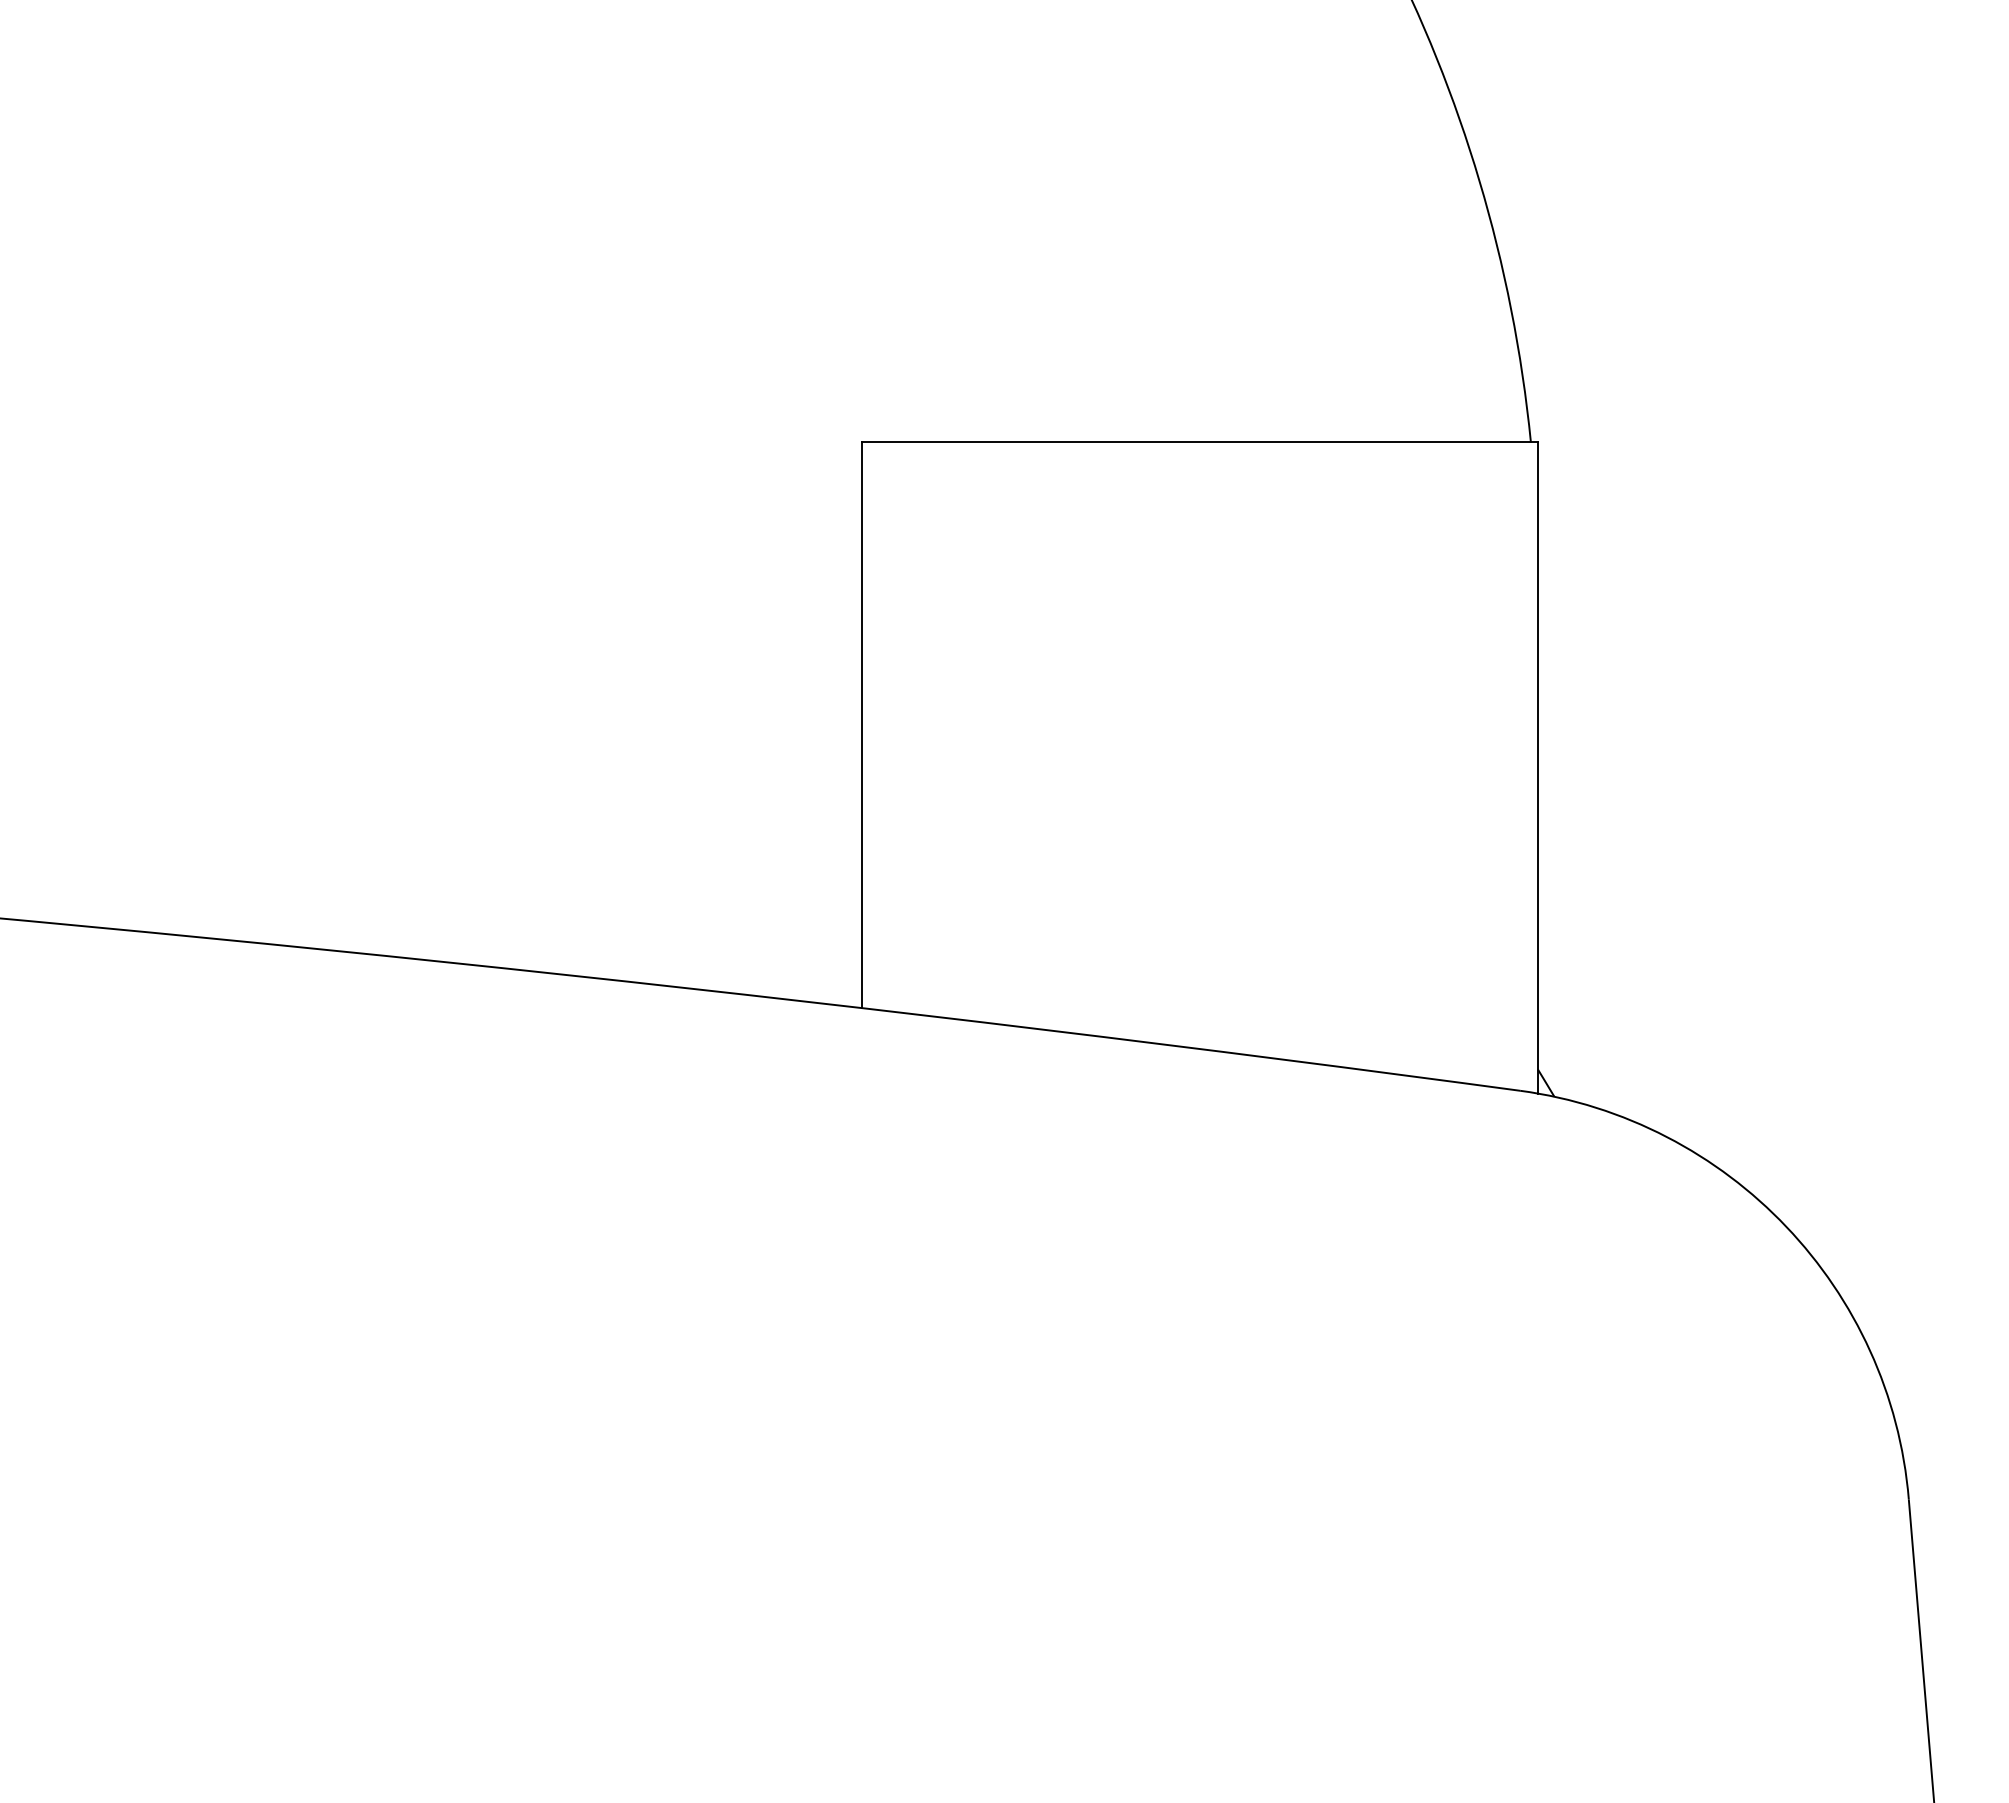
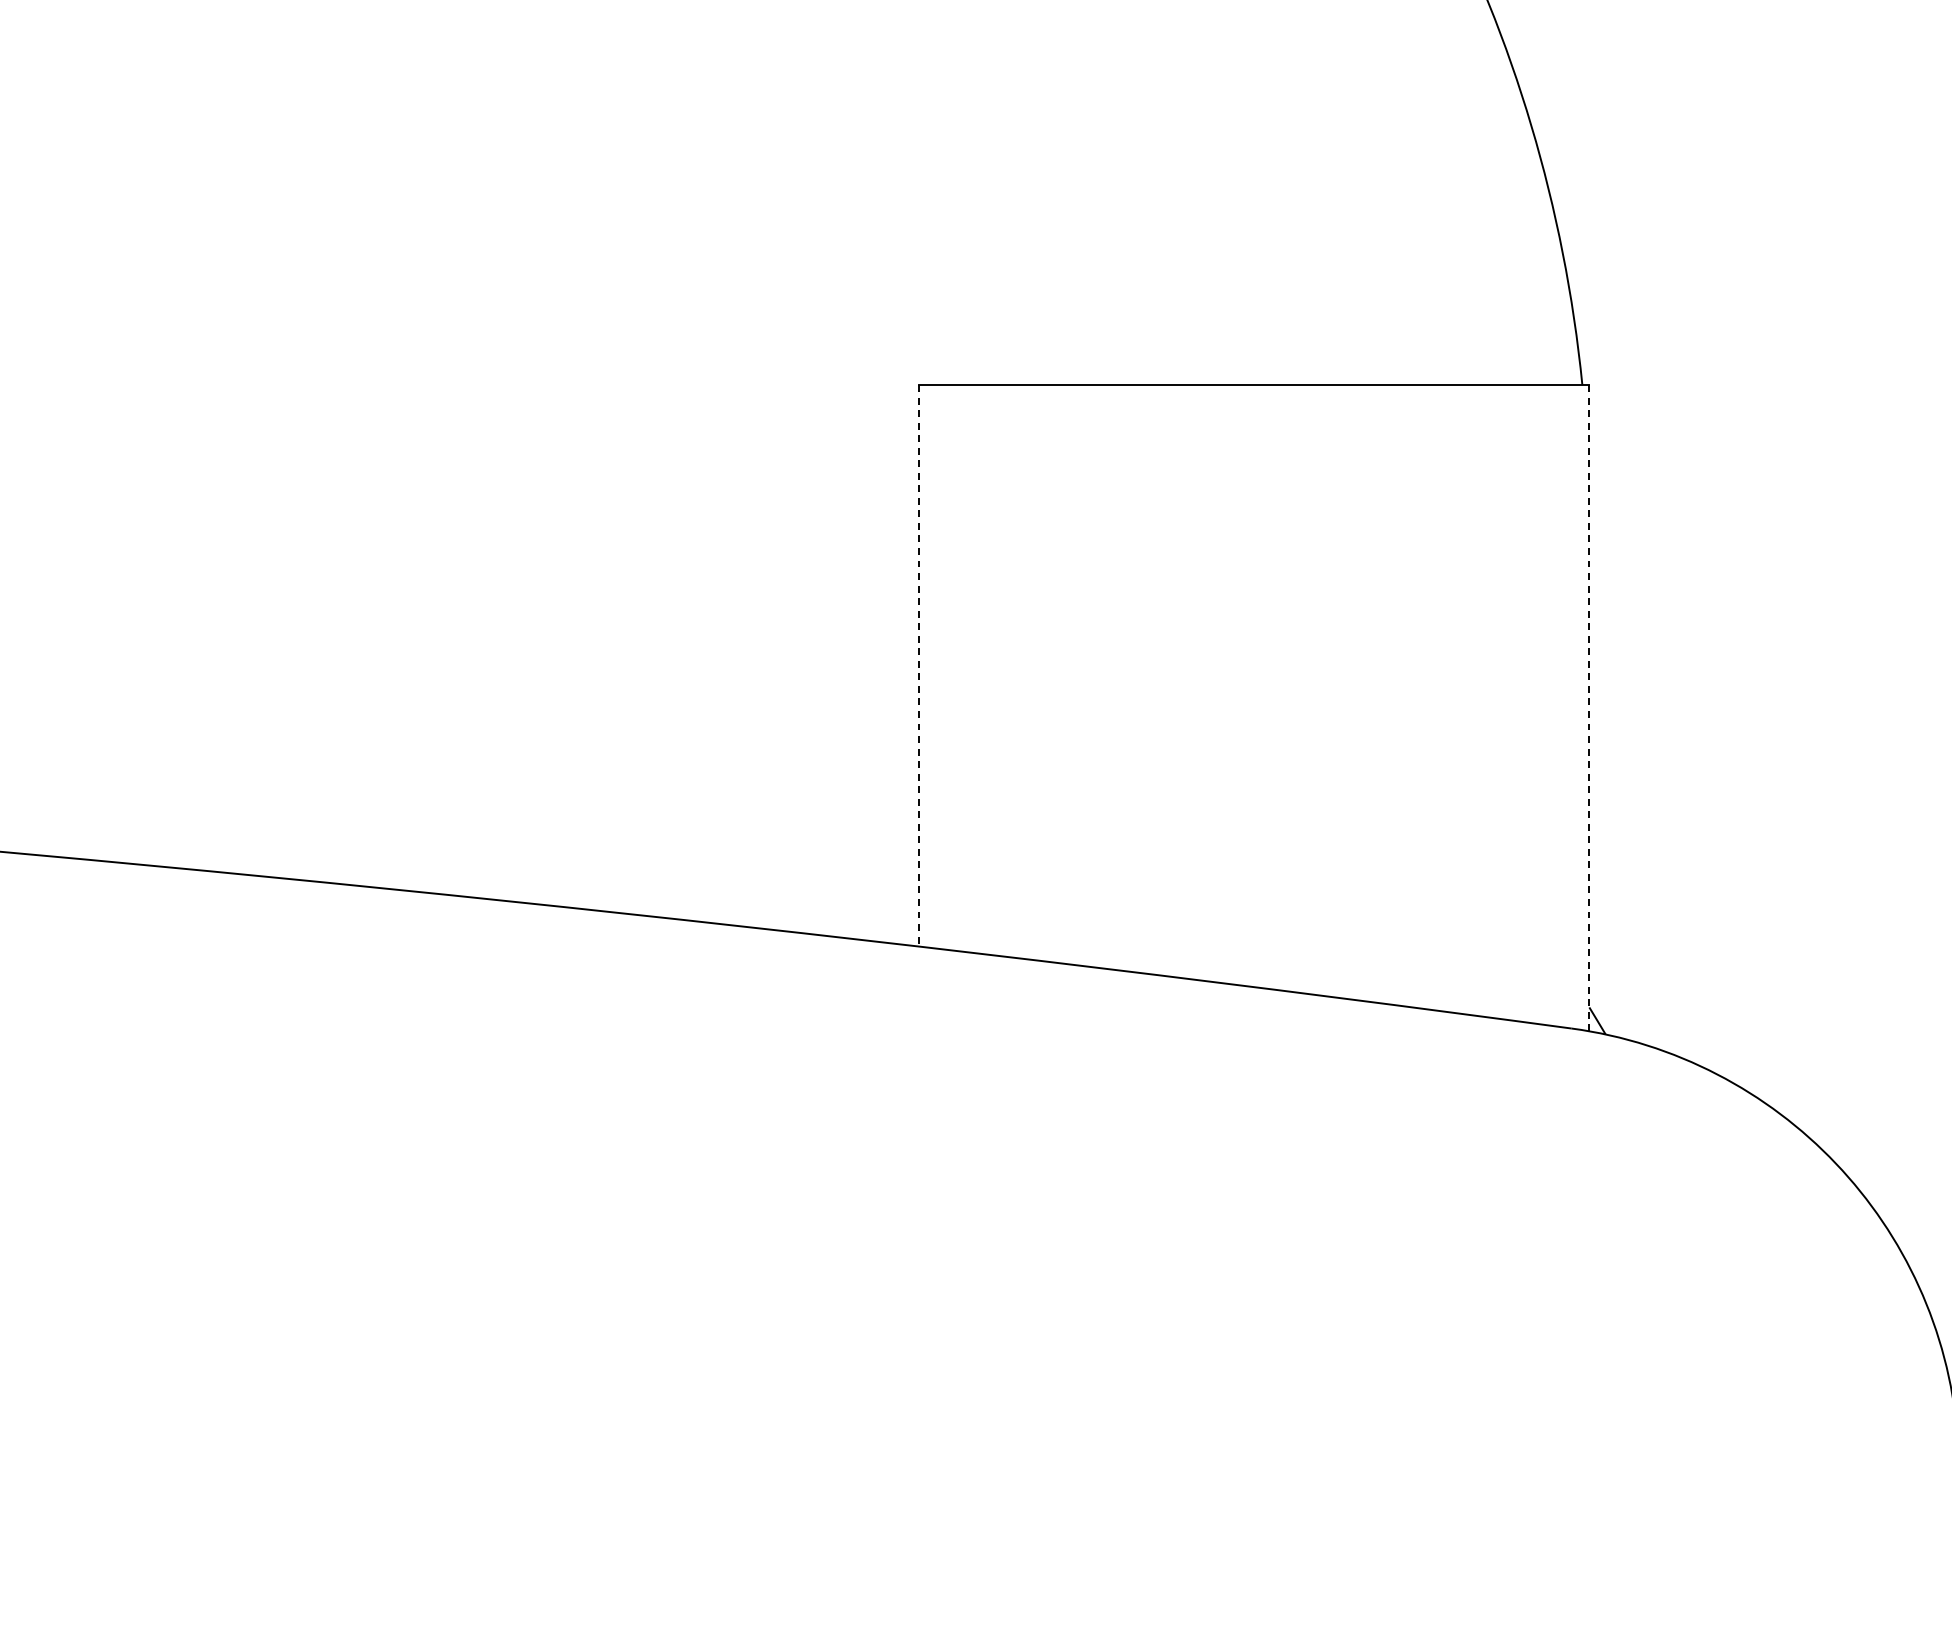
line: (862, 725) -> (919, 666), solid -> dashed
line: (1537, 767) -> (1588, 707), solid -> dashed

